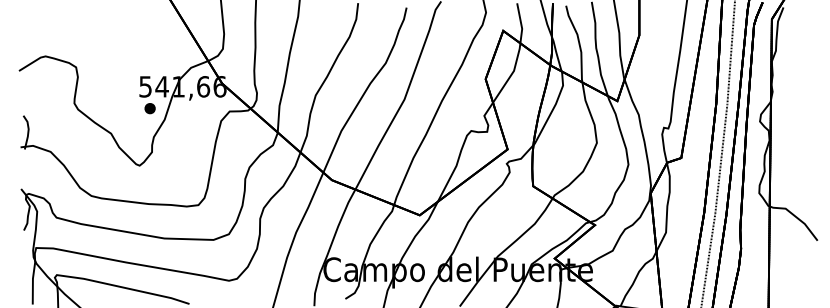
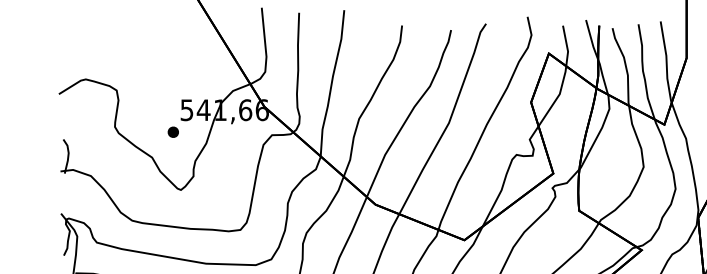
part: (149, 108) -> (172, 132), moved

